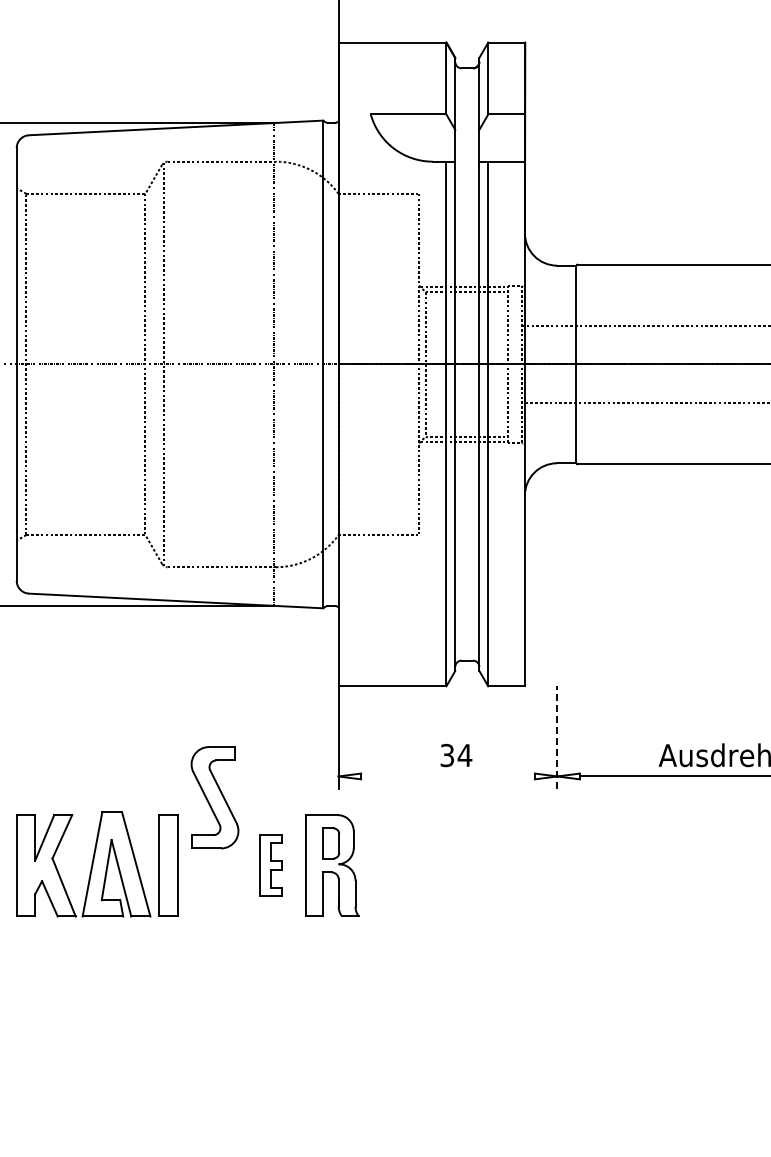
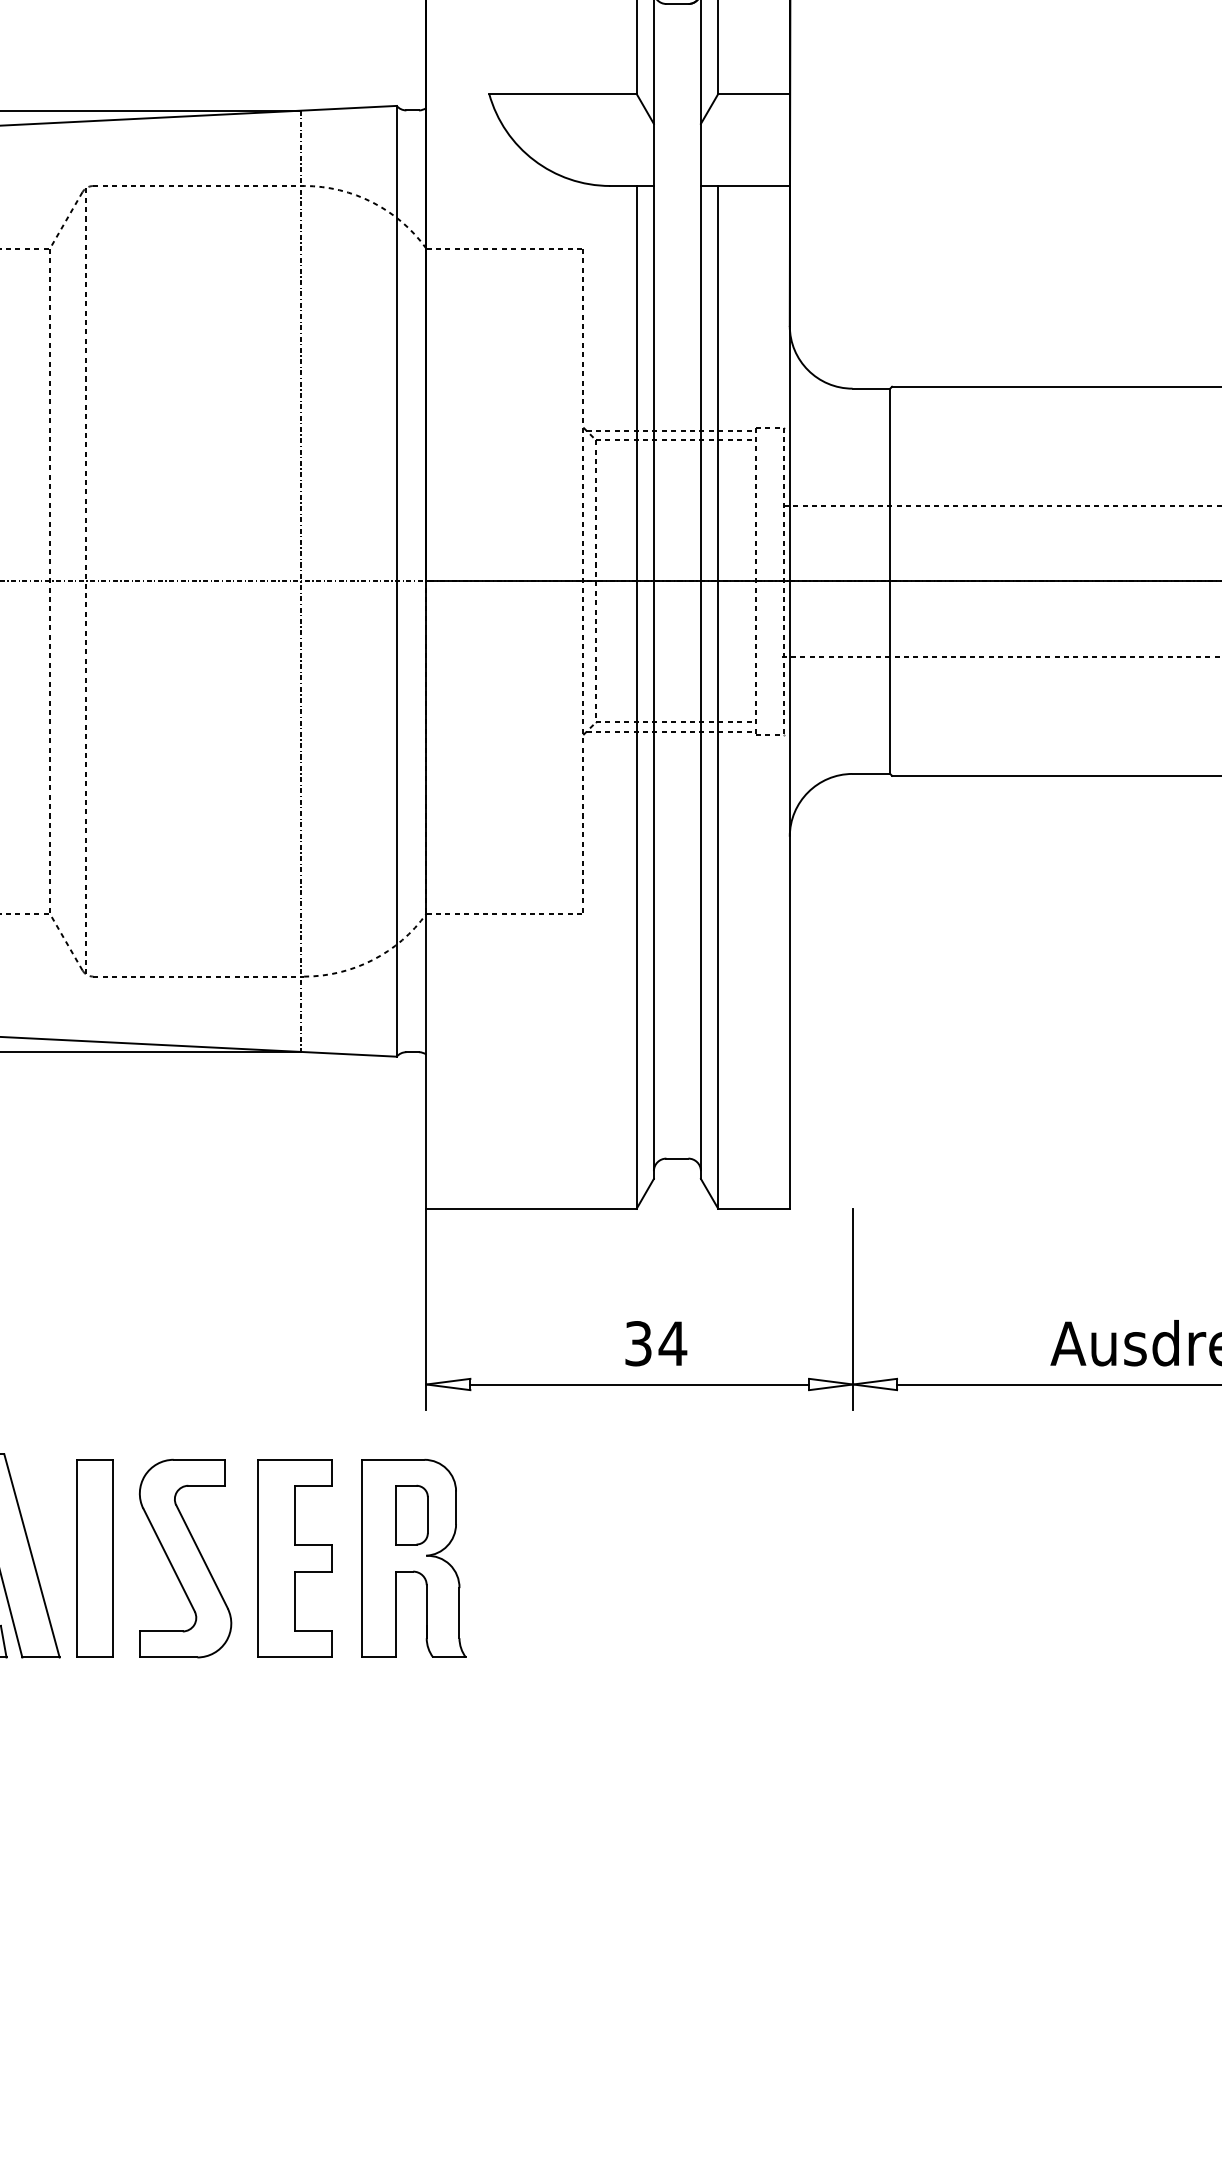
line: (557, 737) -> (853, 1308), dashed -> solid
line: (447, 776) -> (638, 1384), added
part: (214, 797) -> (184, 1558), moved
part: (270, 865) -> (293, 1558), size x1.67

